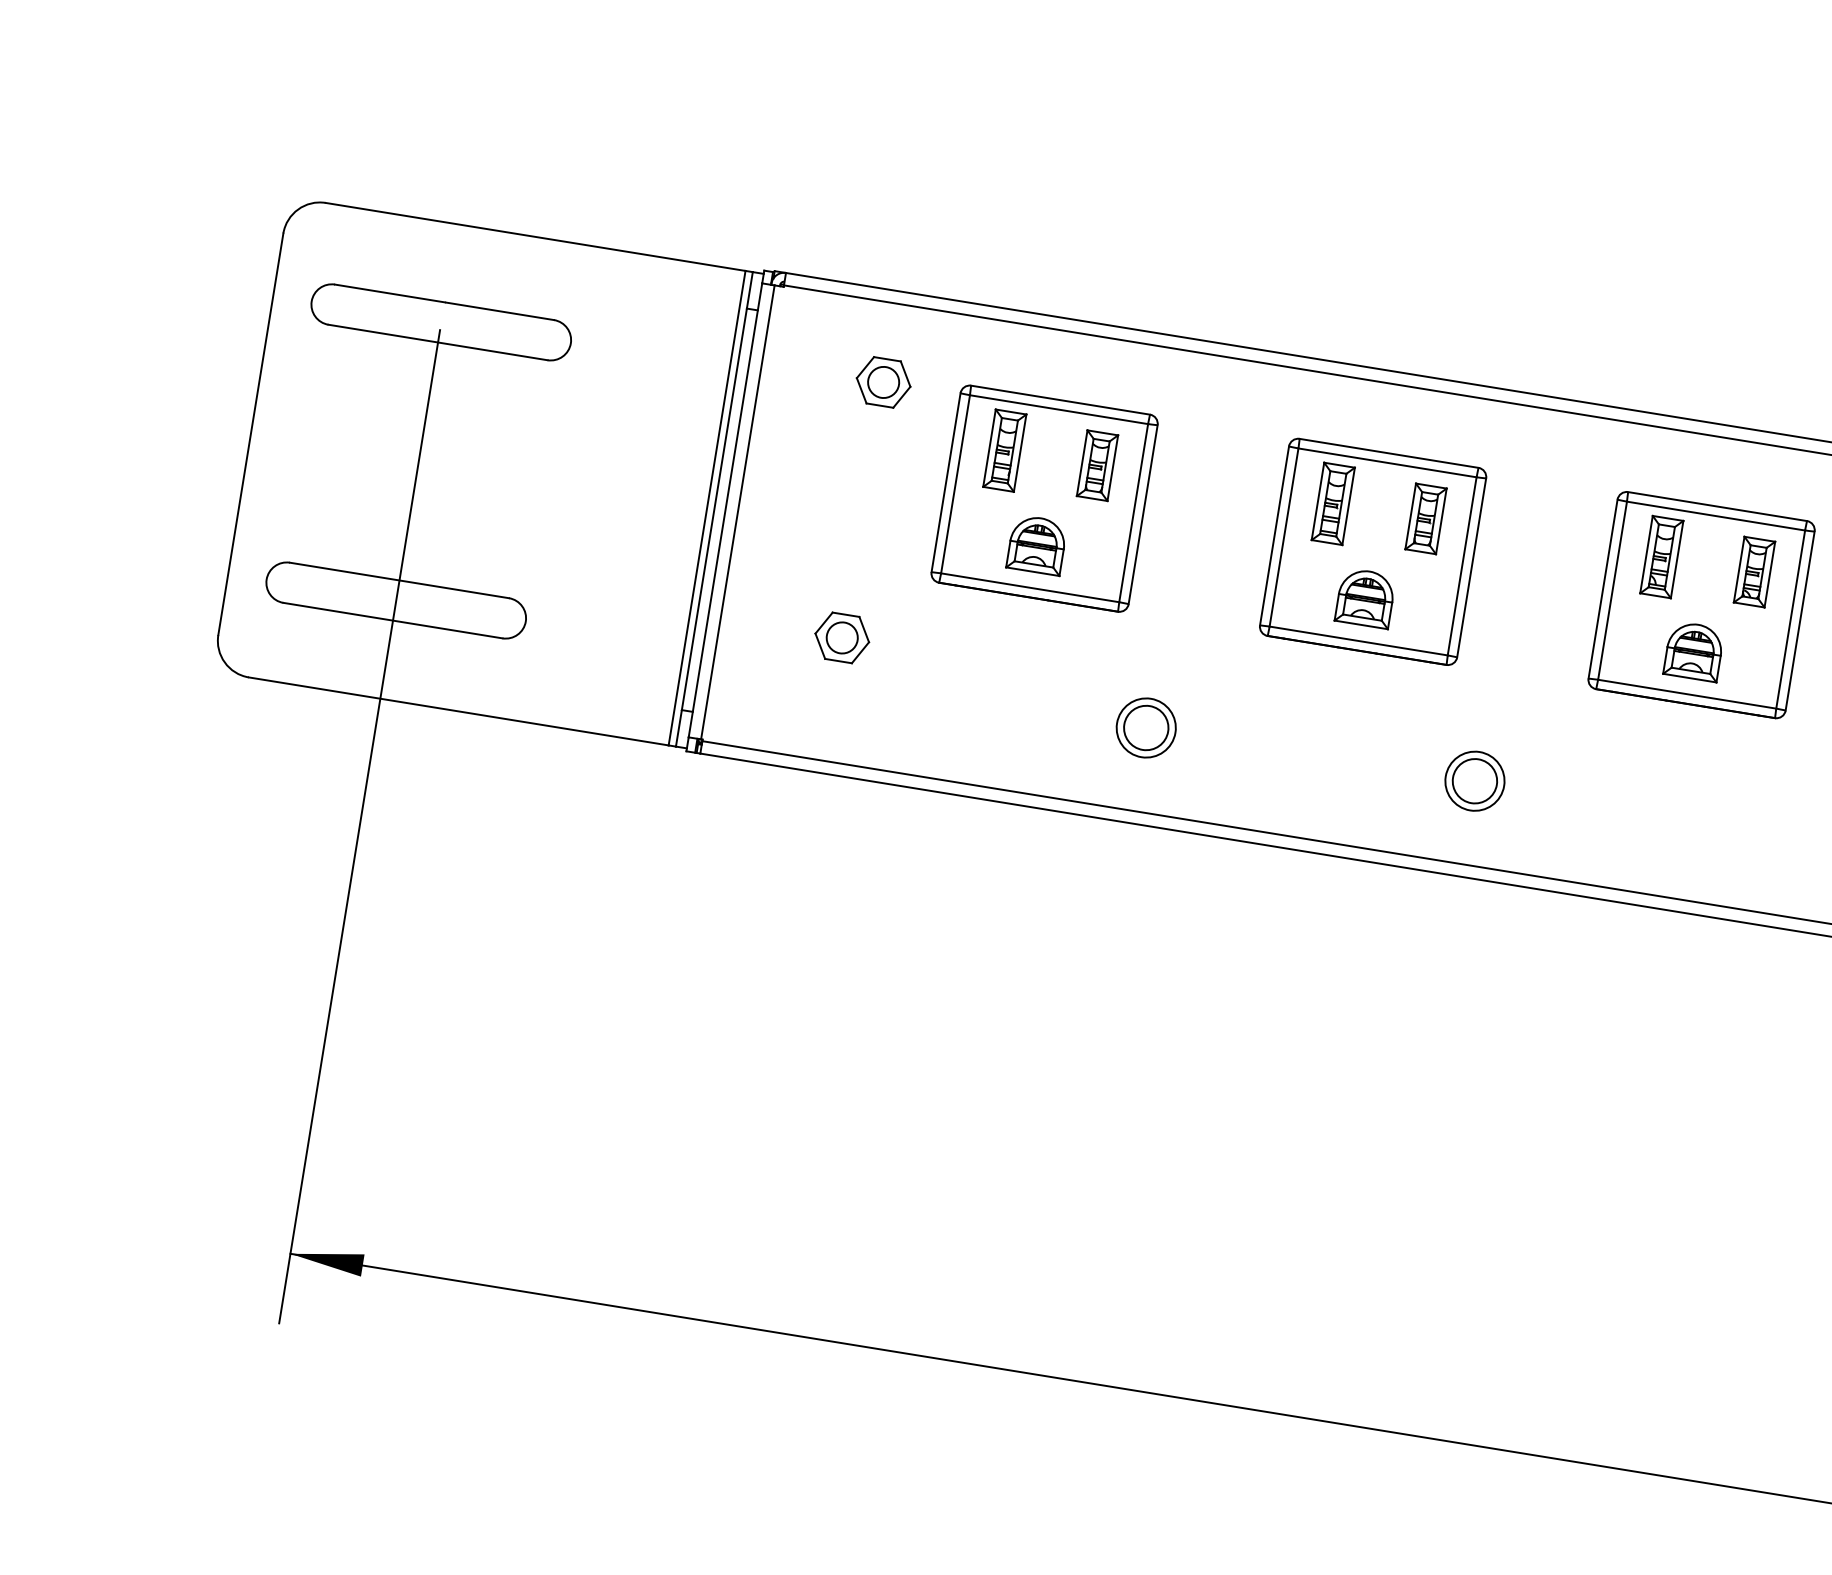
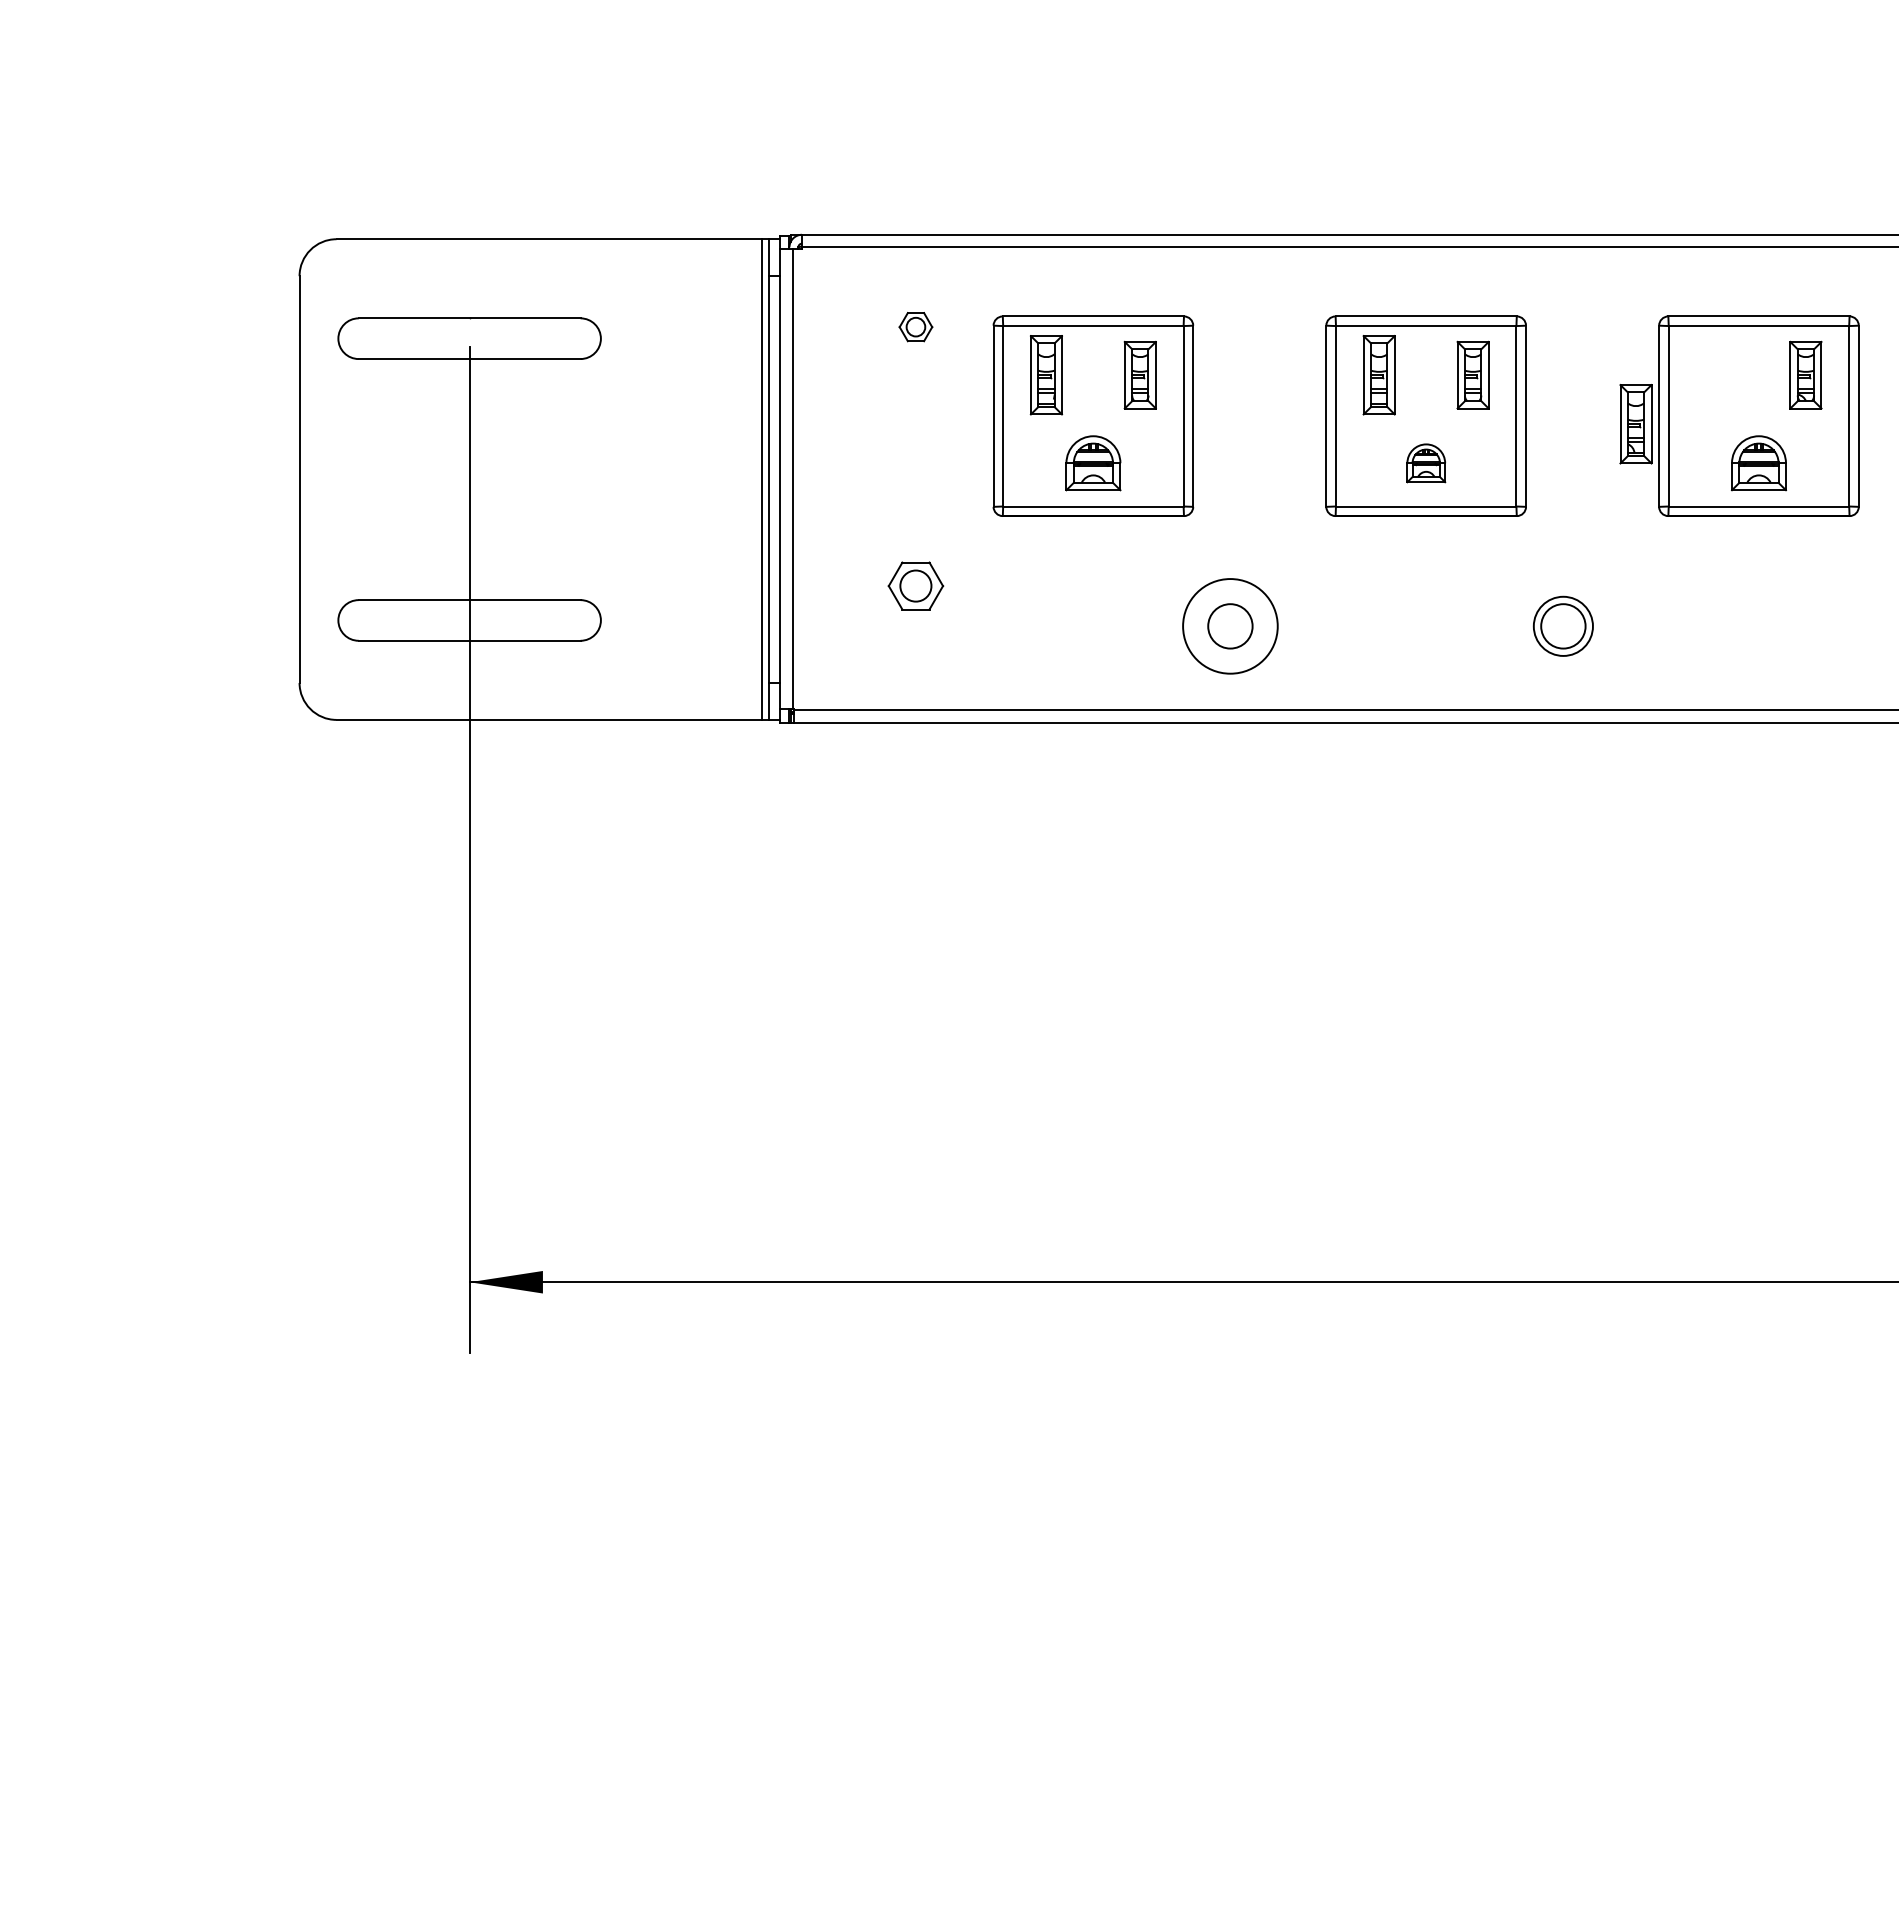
part: (883, 381) -> (915, 326), size x0.6
part: (1661, 557) -> (1635, 424), moved
part: (1365, 598) -> (1426, 463), size x0.7
circle: (1146, 727) -> (1230, 625), size x1.6

